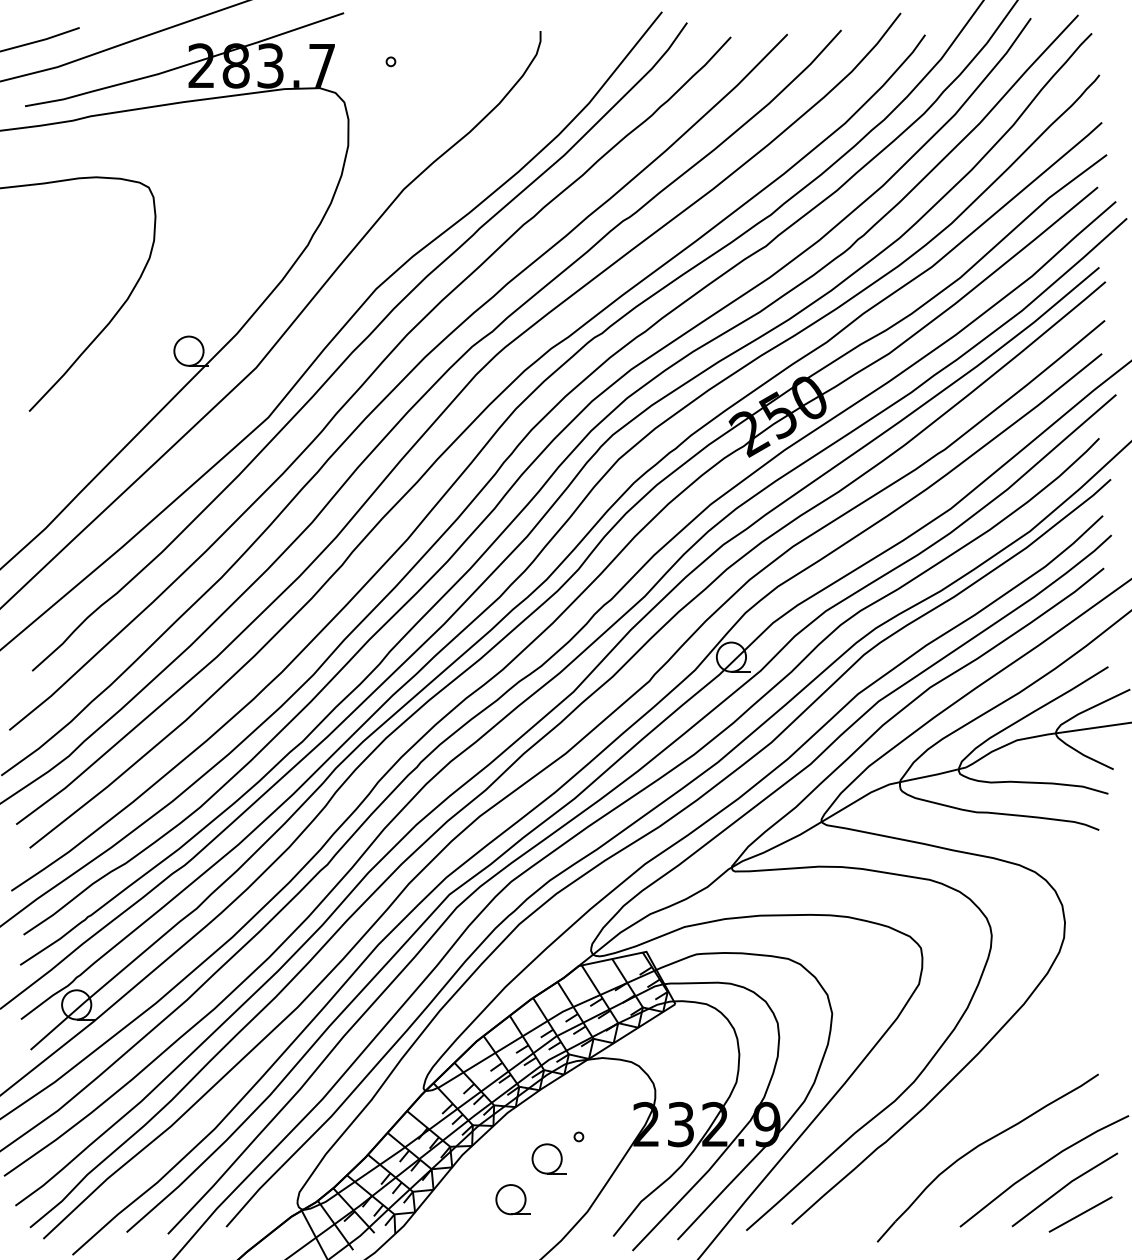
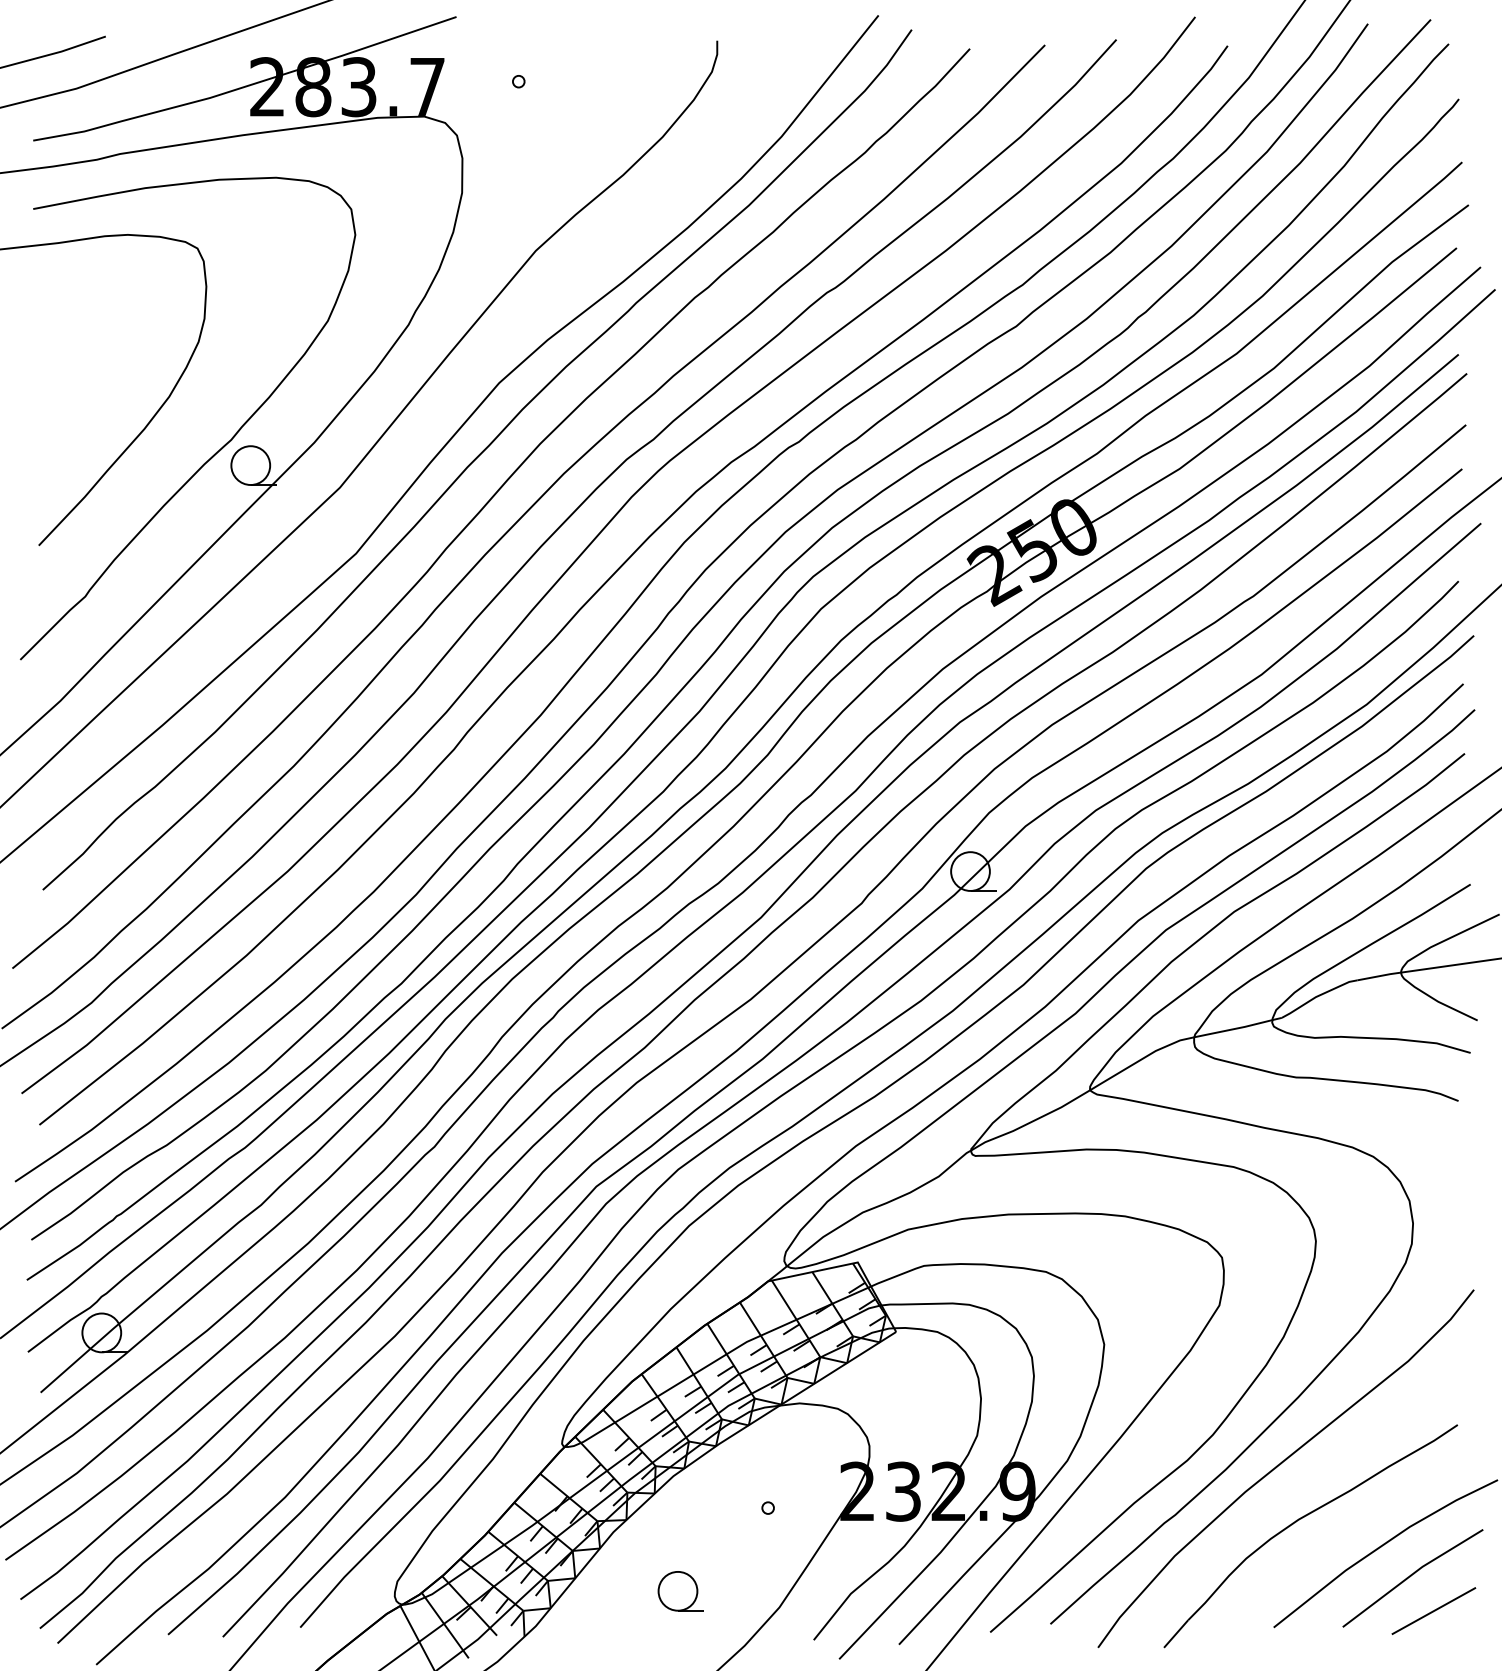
curve: (163, 340) -> (216, 451), added
curve: (965, 1104) -> (1281, 1464), added
part: (549, 1159) -> (728, 1537), removed

